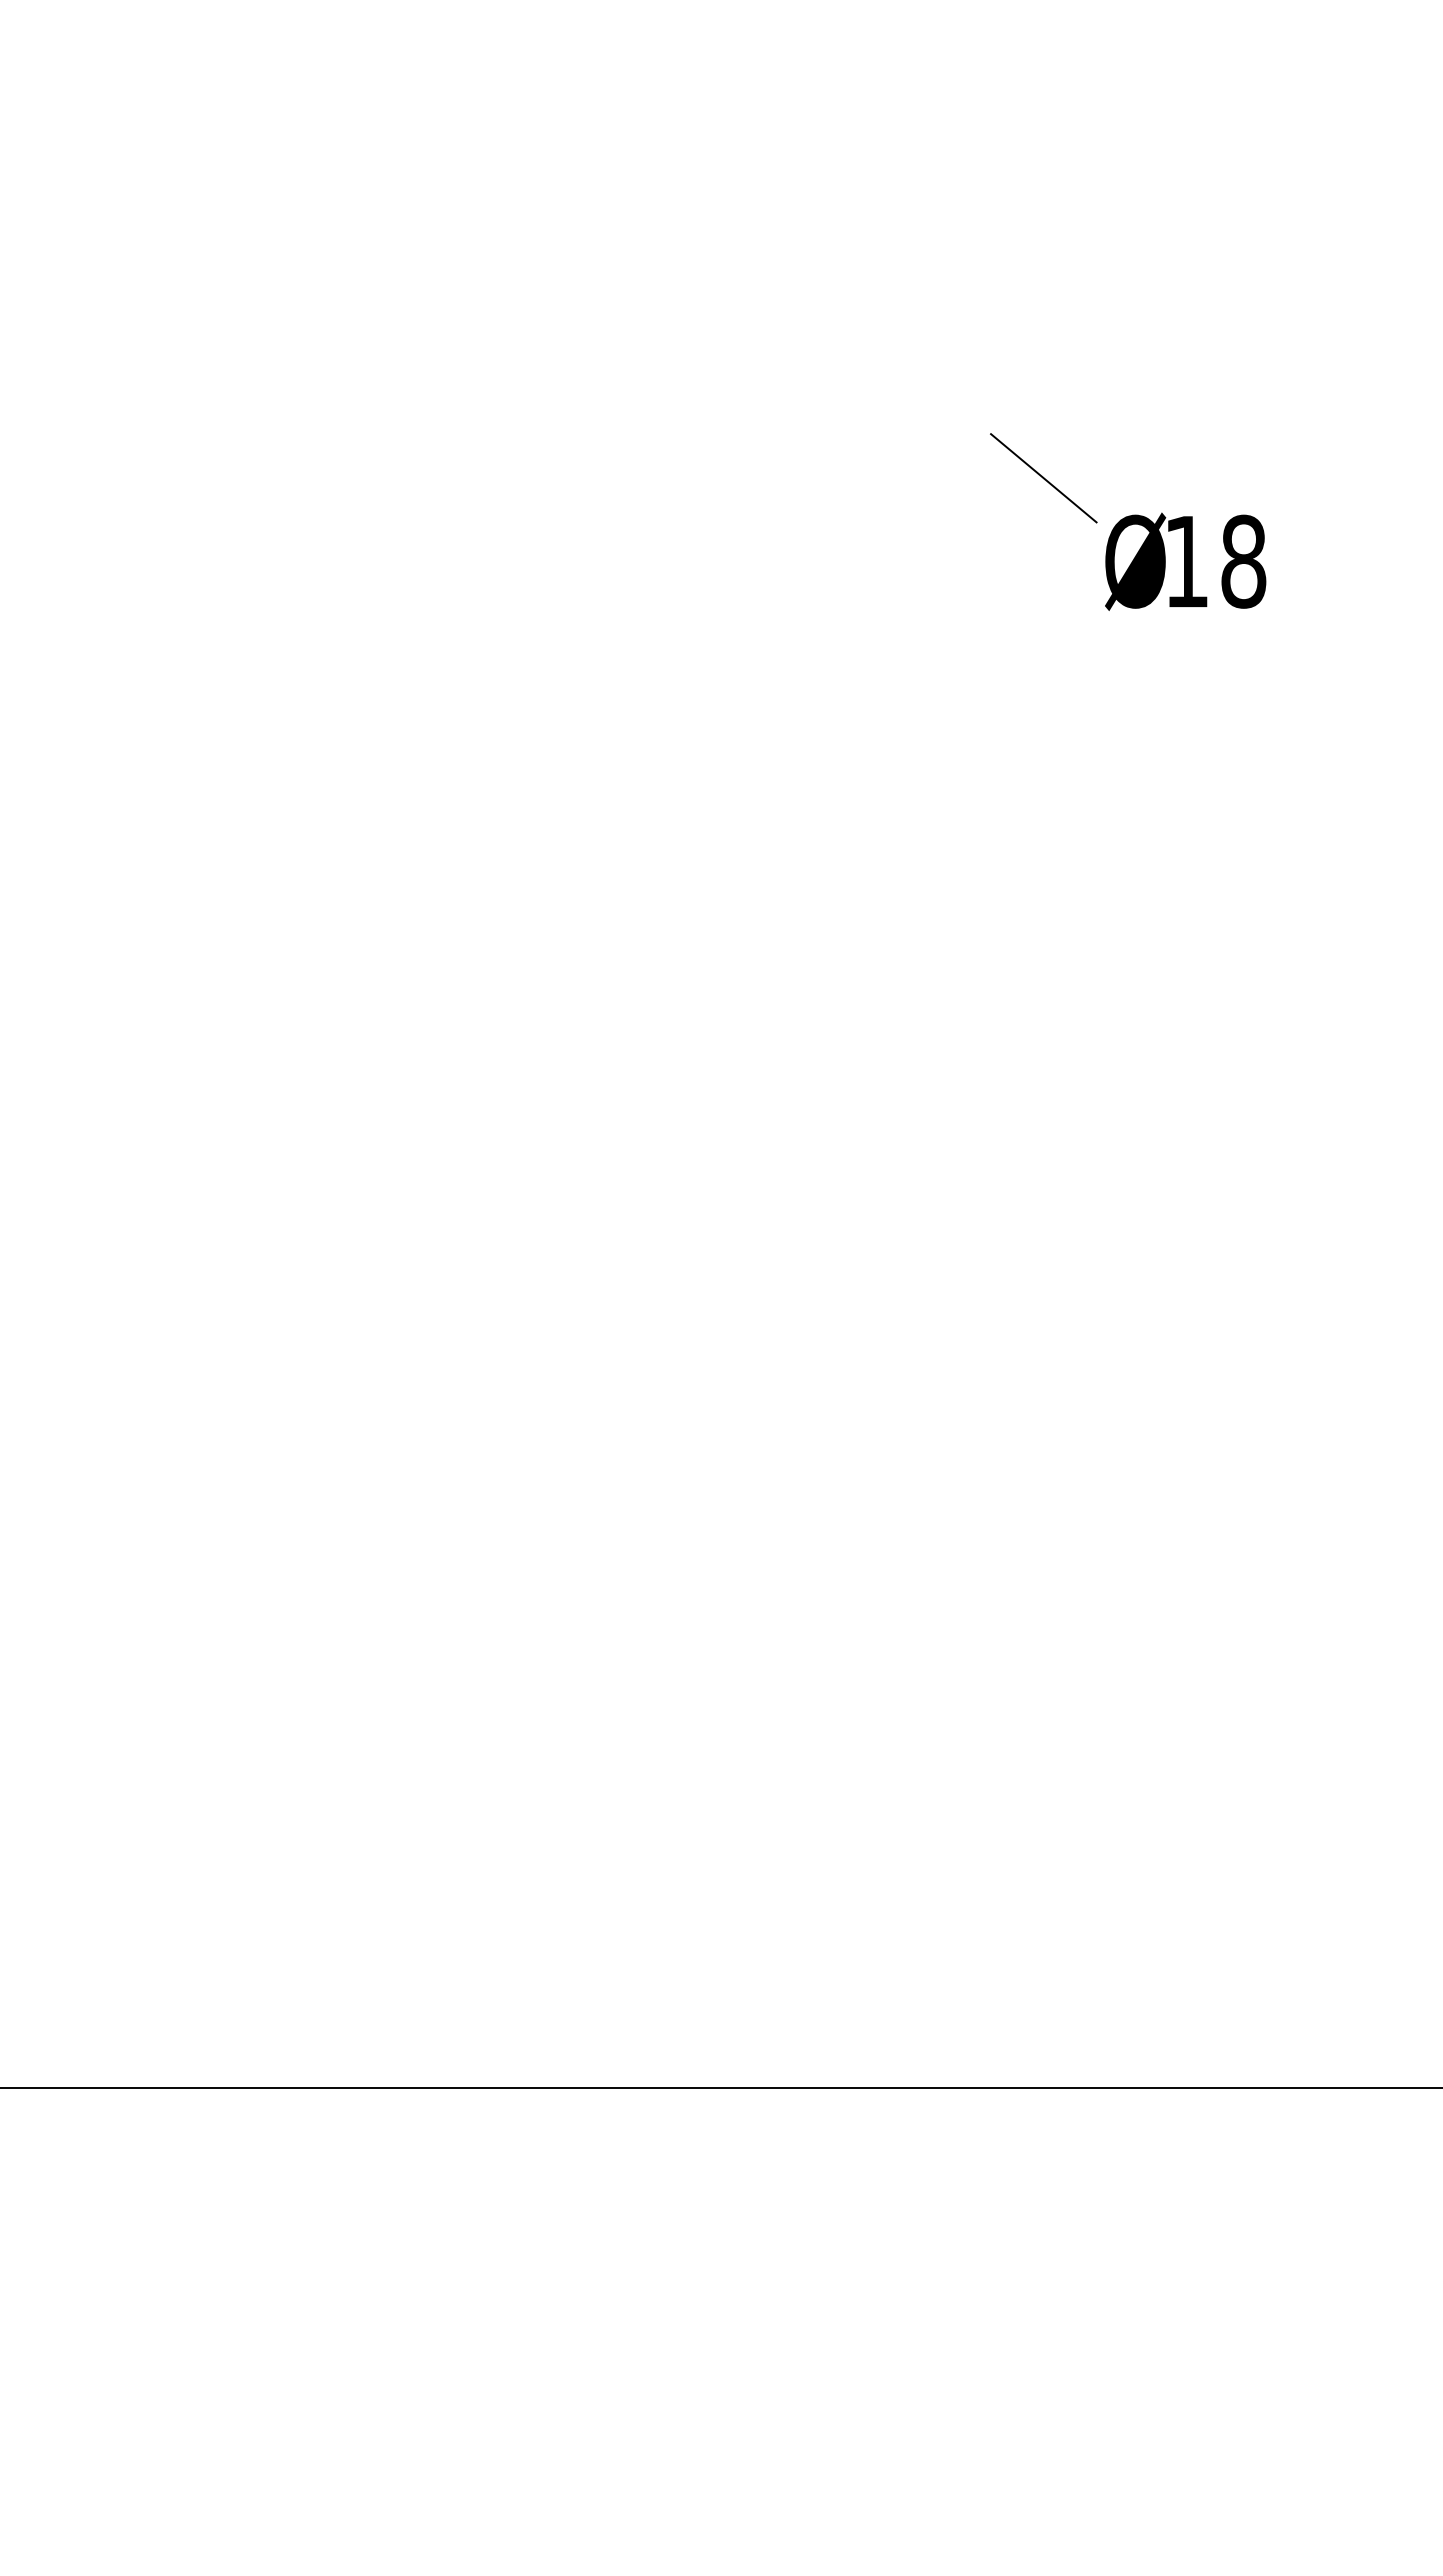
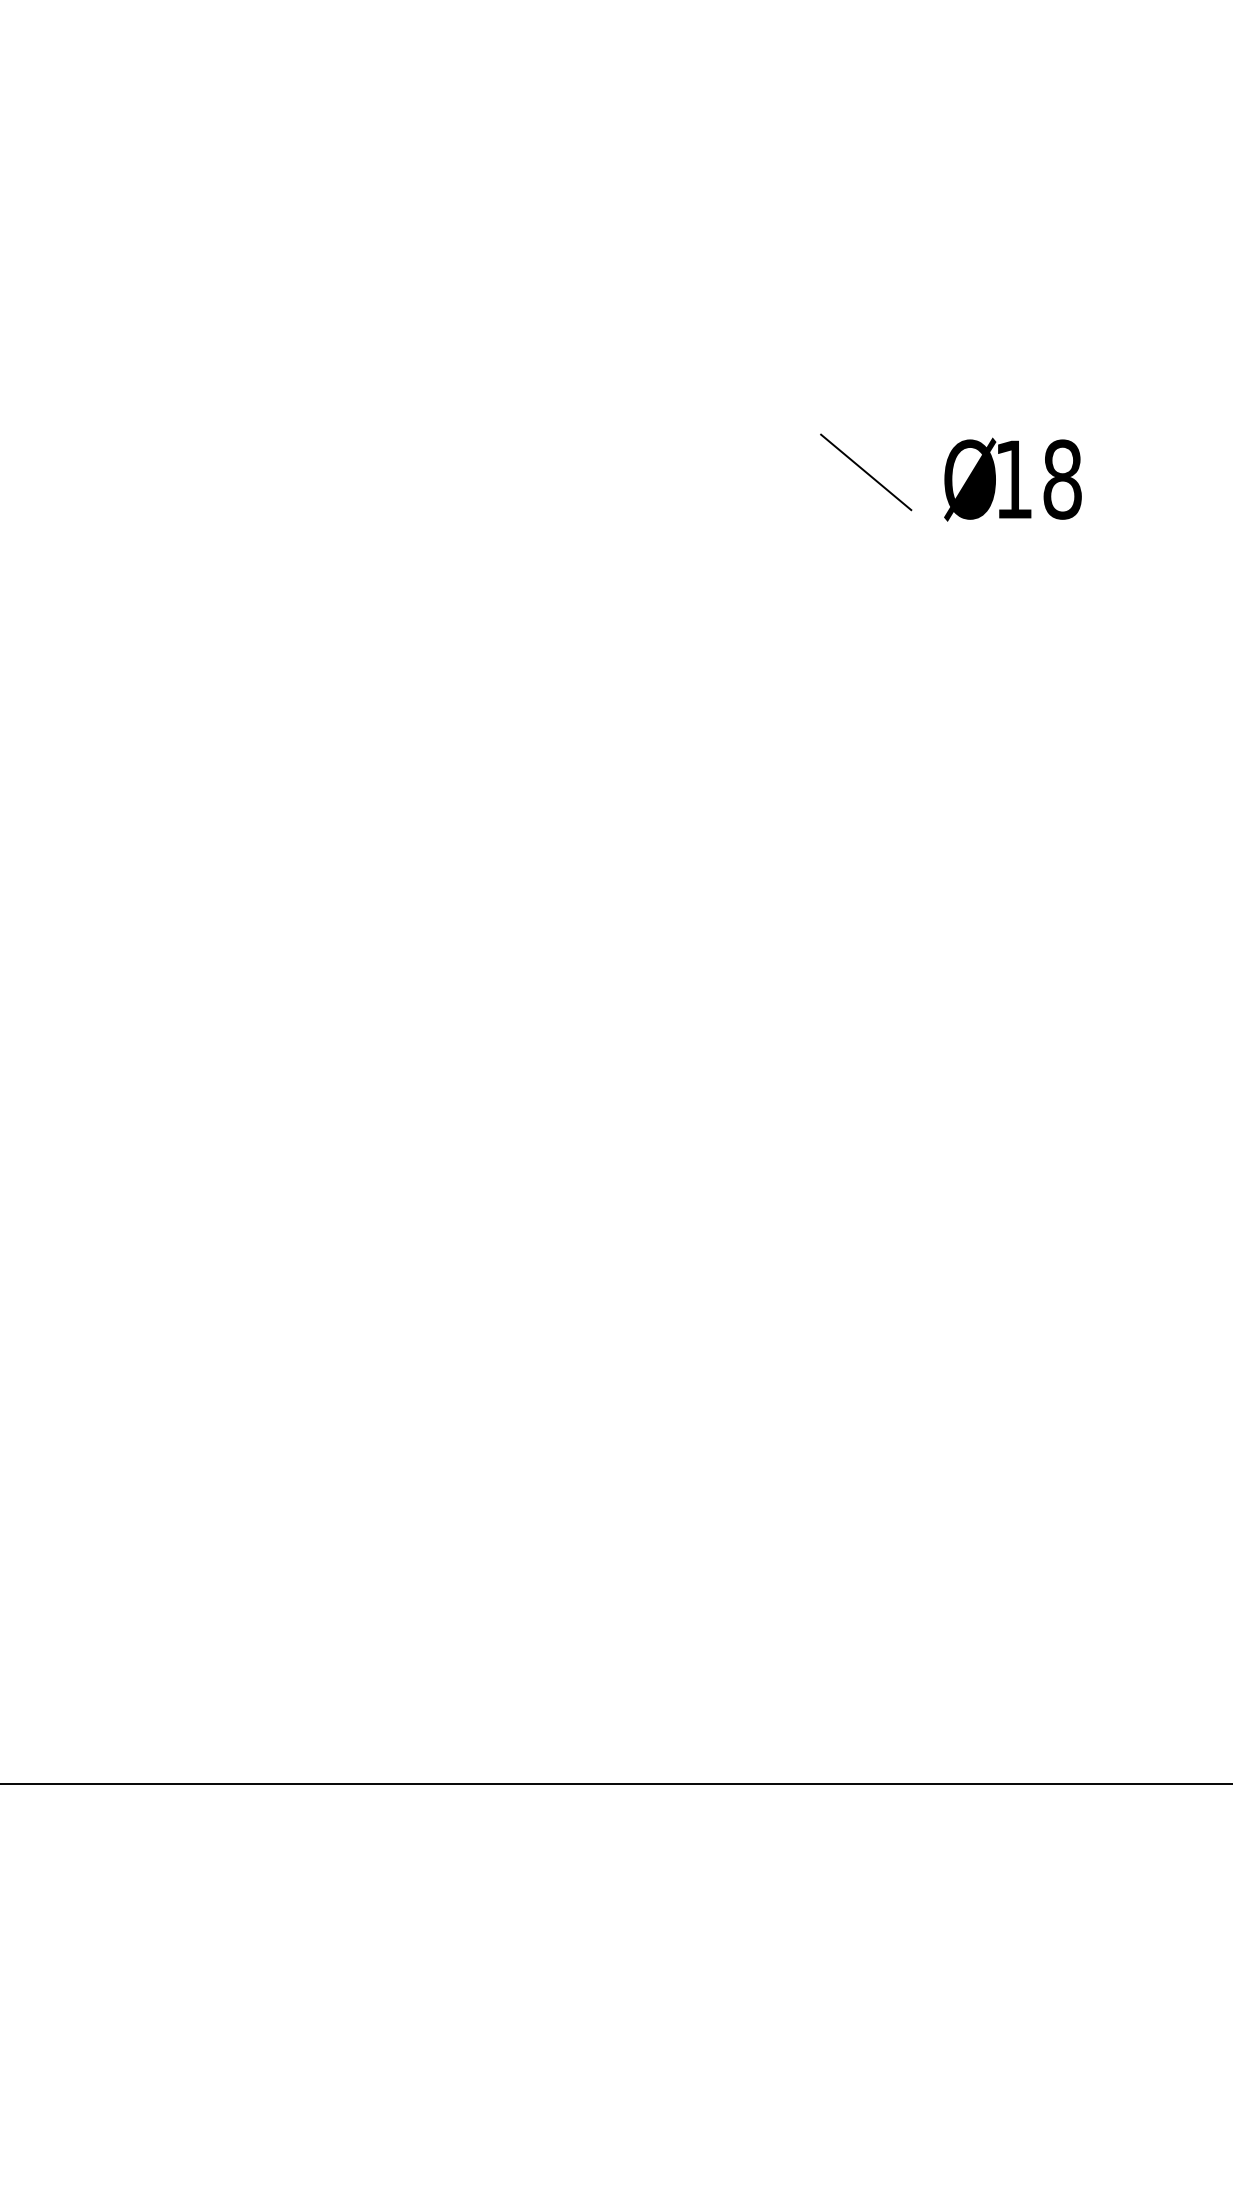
line: (1043, 478) -> (865, 472), moved

